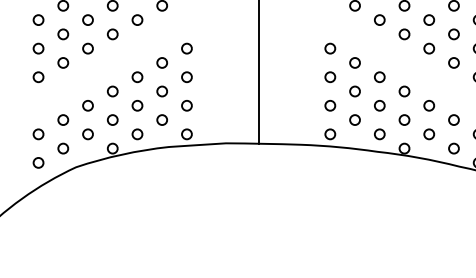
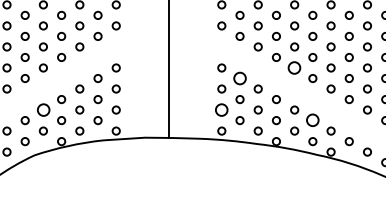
circle: (429, 47) -> (294, 67), size x1.6
circle: (354, 62) -> (239, 78), size x1.6
circle: (86, 105) -> (42, 109), size x1.6
circle: (329, 105) -> (221, 109), size x1.6
circle: (453, 119) -> (312, 120), size x1.6

